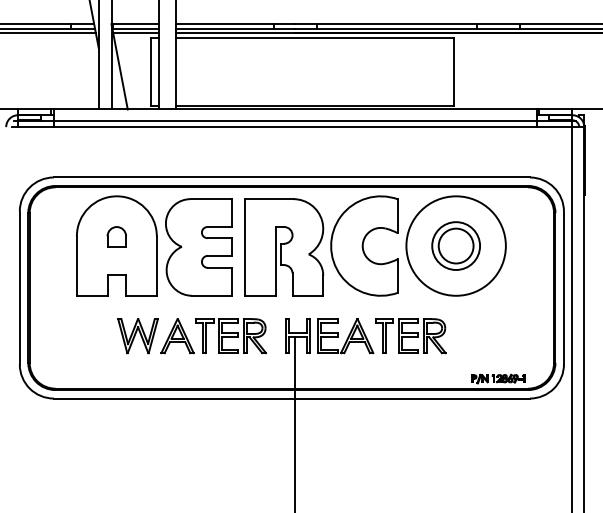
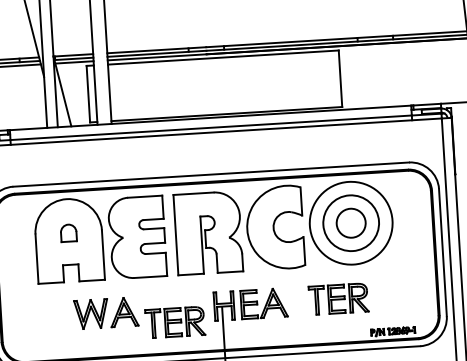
circle: (456, 245) -> (351, 222), size x1.4
part: (231, 336) -> (175, 322), moved
part: (410, 336) -> (338, 299), moved

